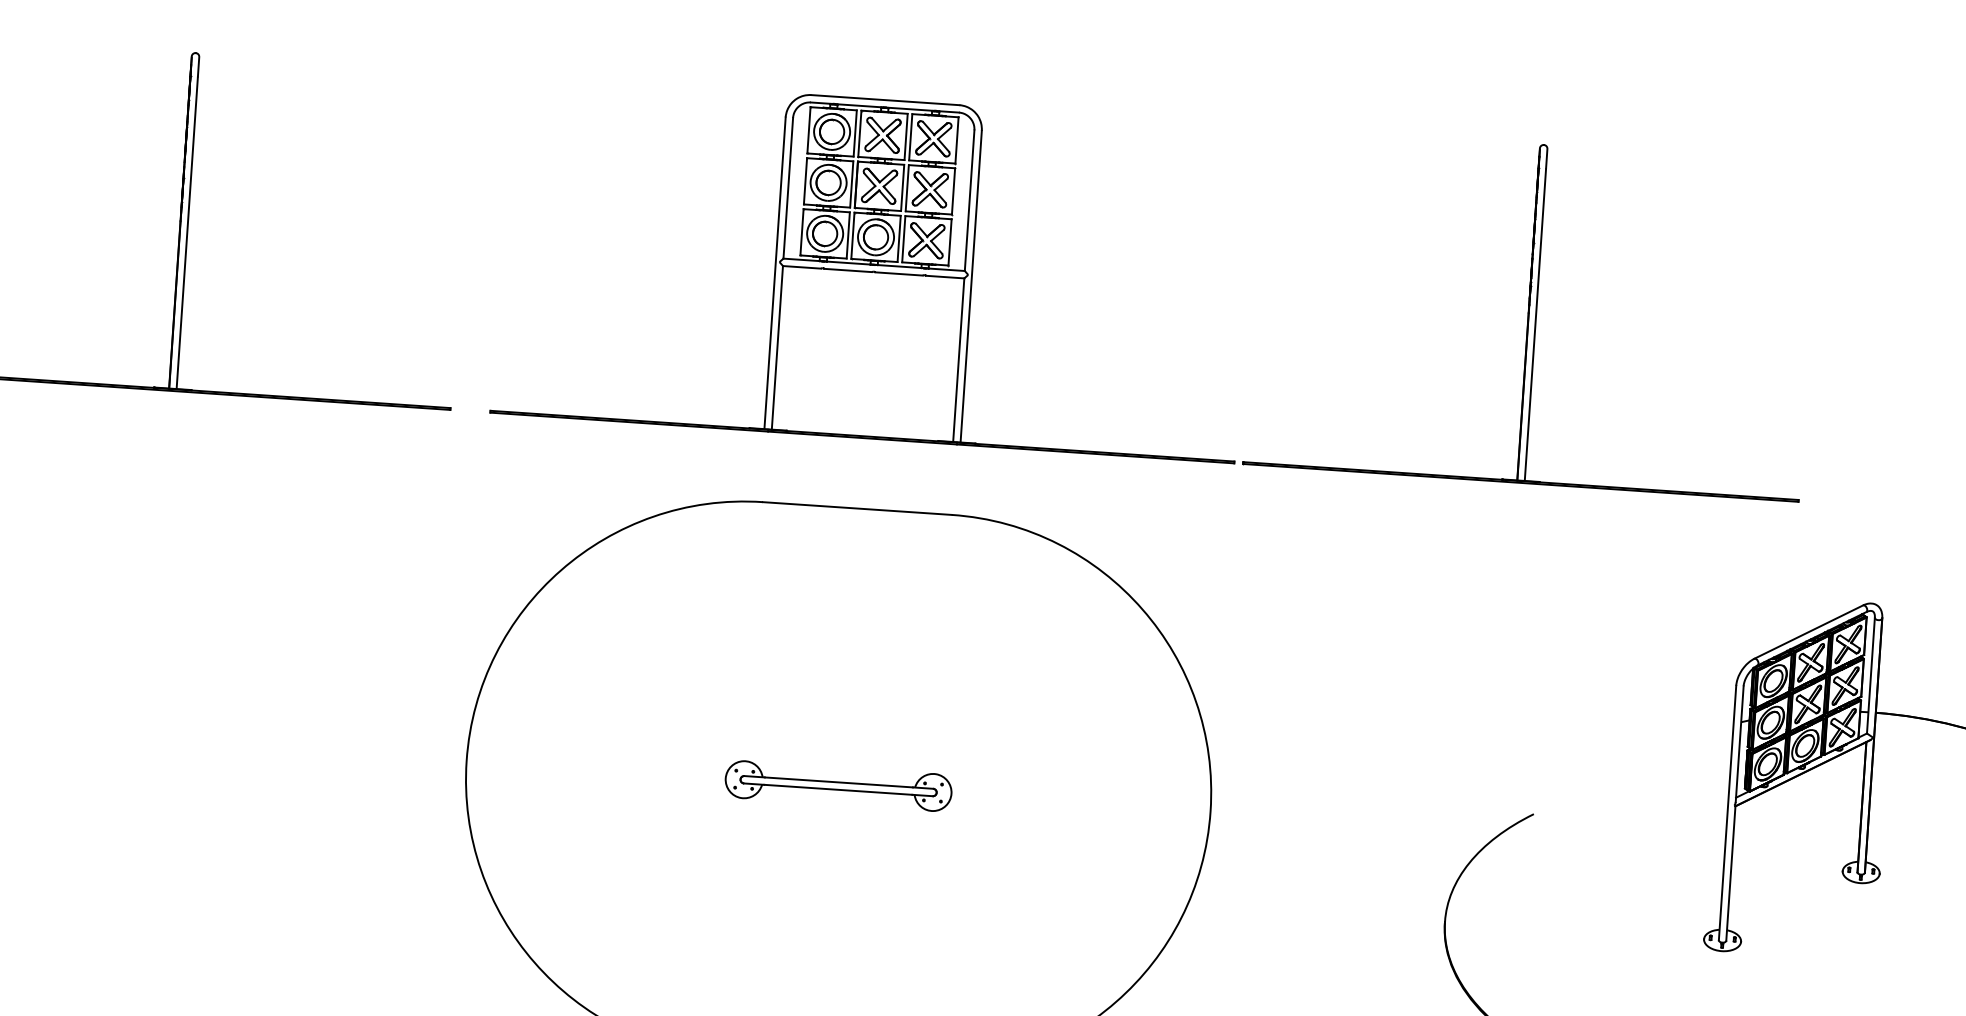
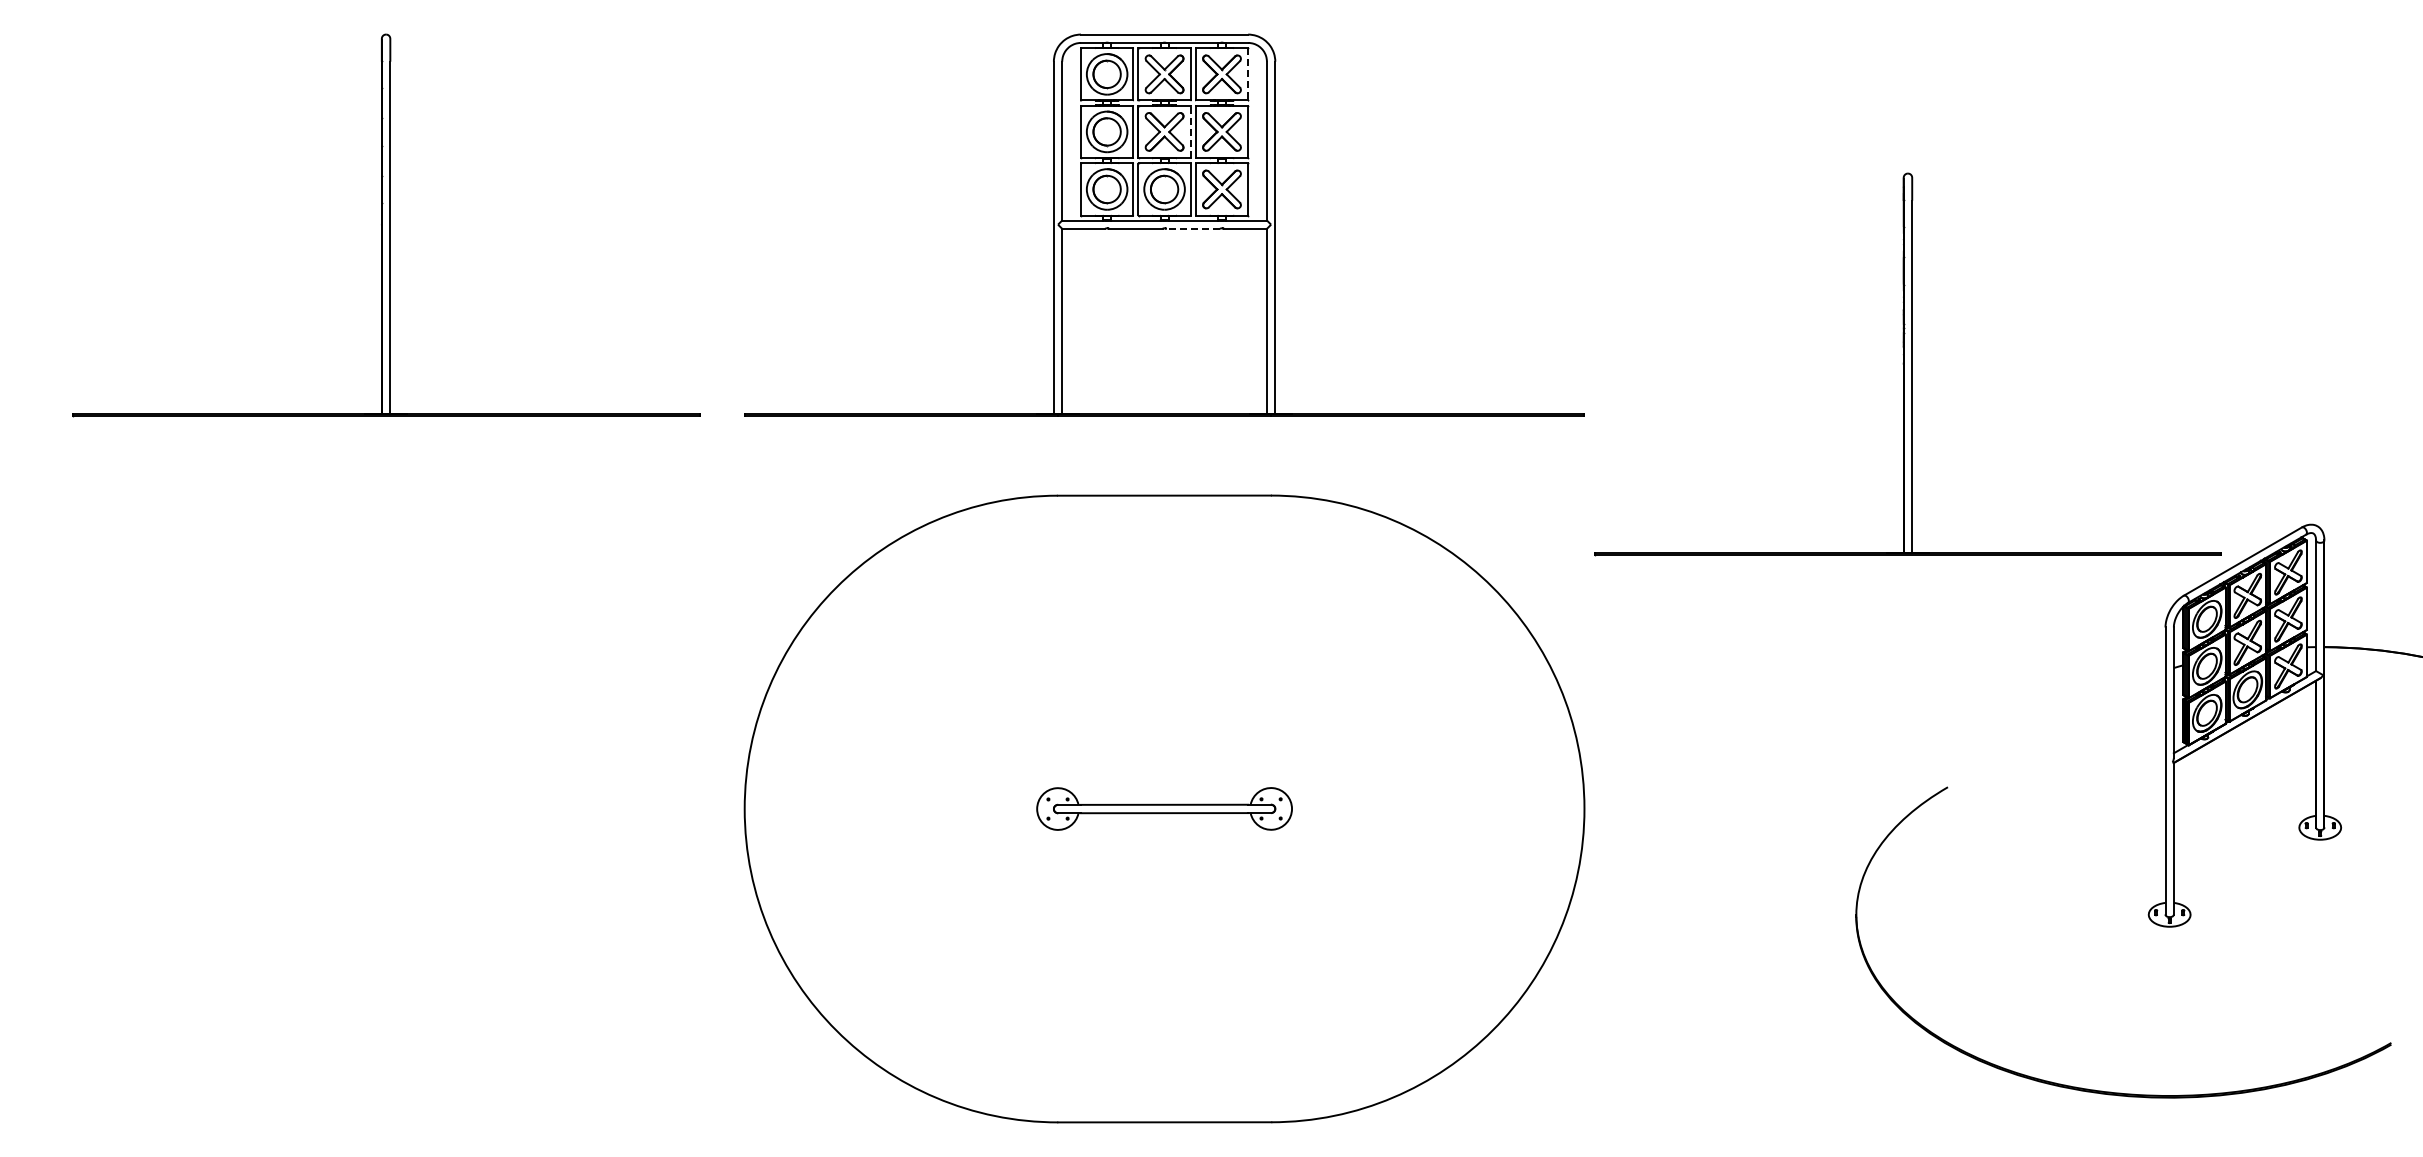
line: (957, 140) -> (1248, 74), solid -> dashed
line: (902, 187) -> (1190, 131), solid -> dashed
line: (899, 273) -> (1193, 228), solid -> dashed
part: (1531, 314) -> (1907, 364), moved

